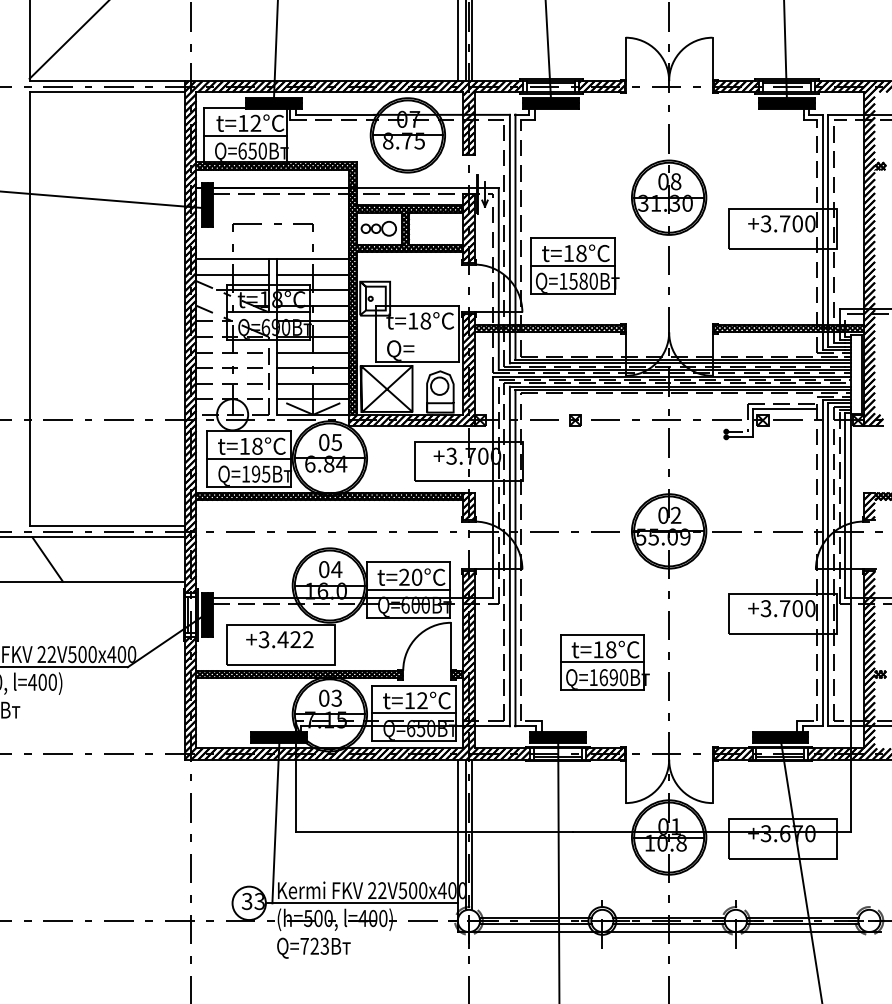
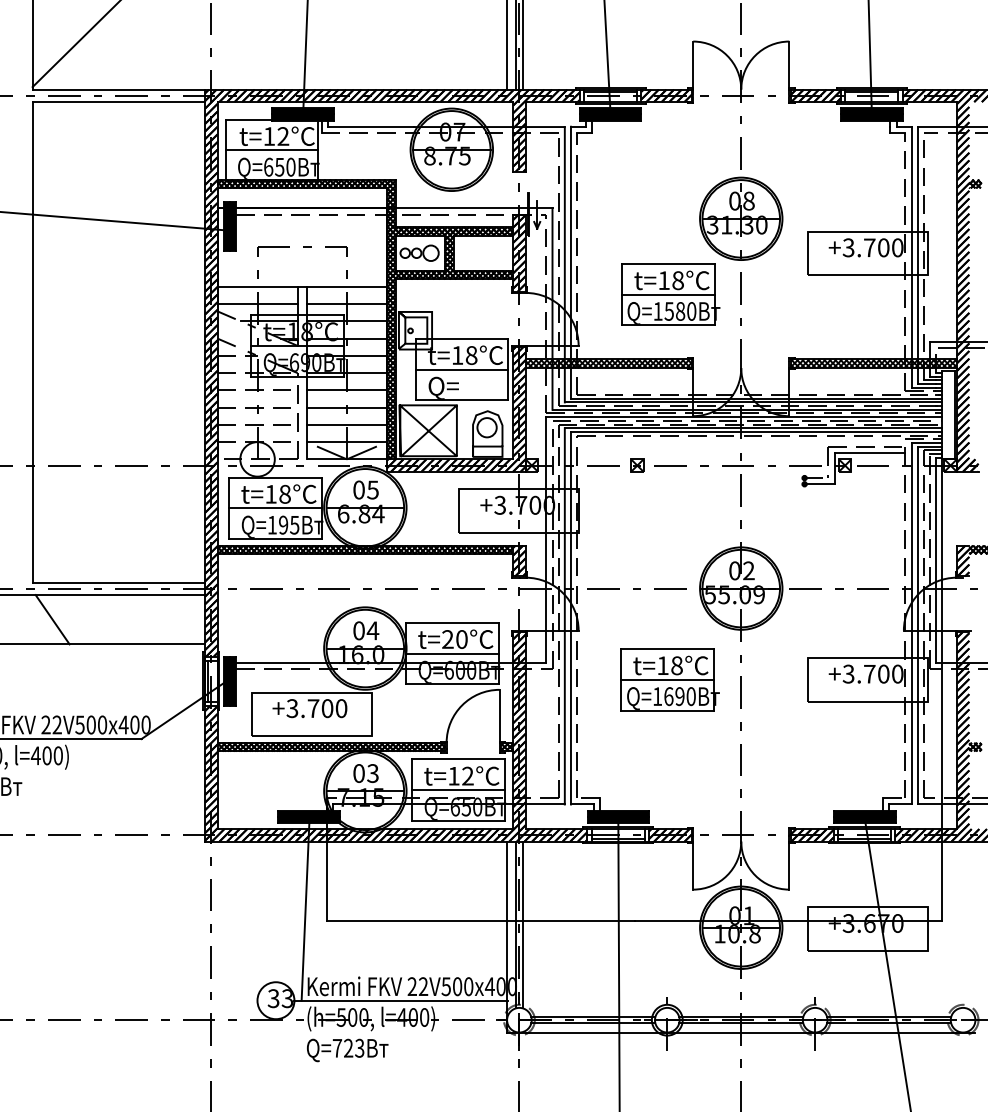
part: (574, 265) -> (670, 294), moved
line: (416, 333) -> (461, 369), added
text: (295, 639) -> (327, 708), +3.422 -> +3.700
part: (604, 662) -> (669, 679), moved

